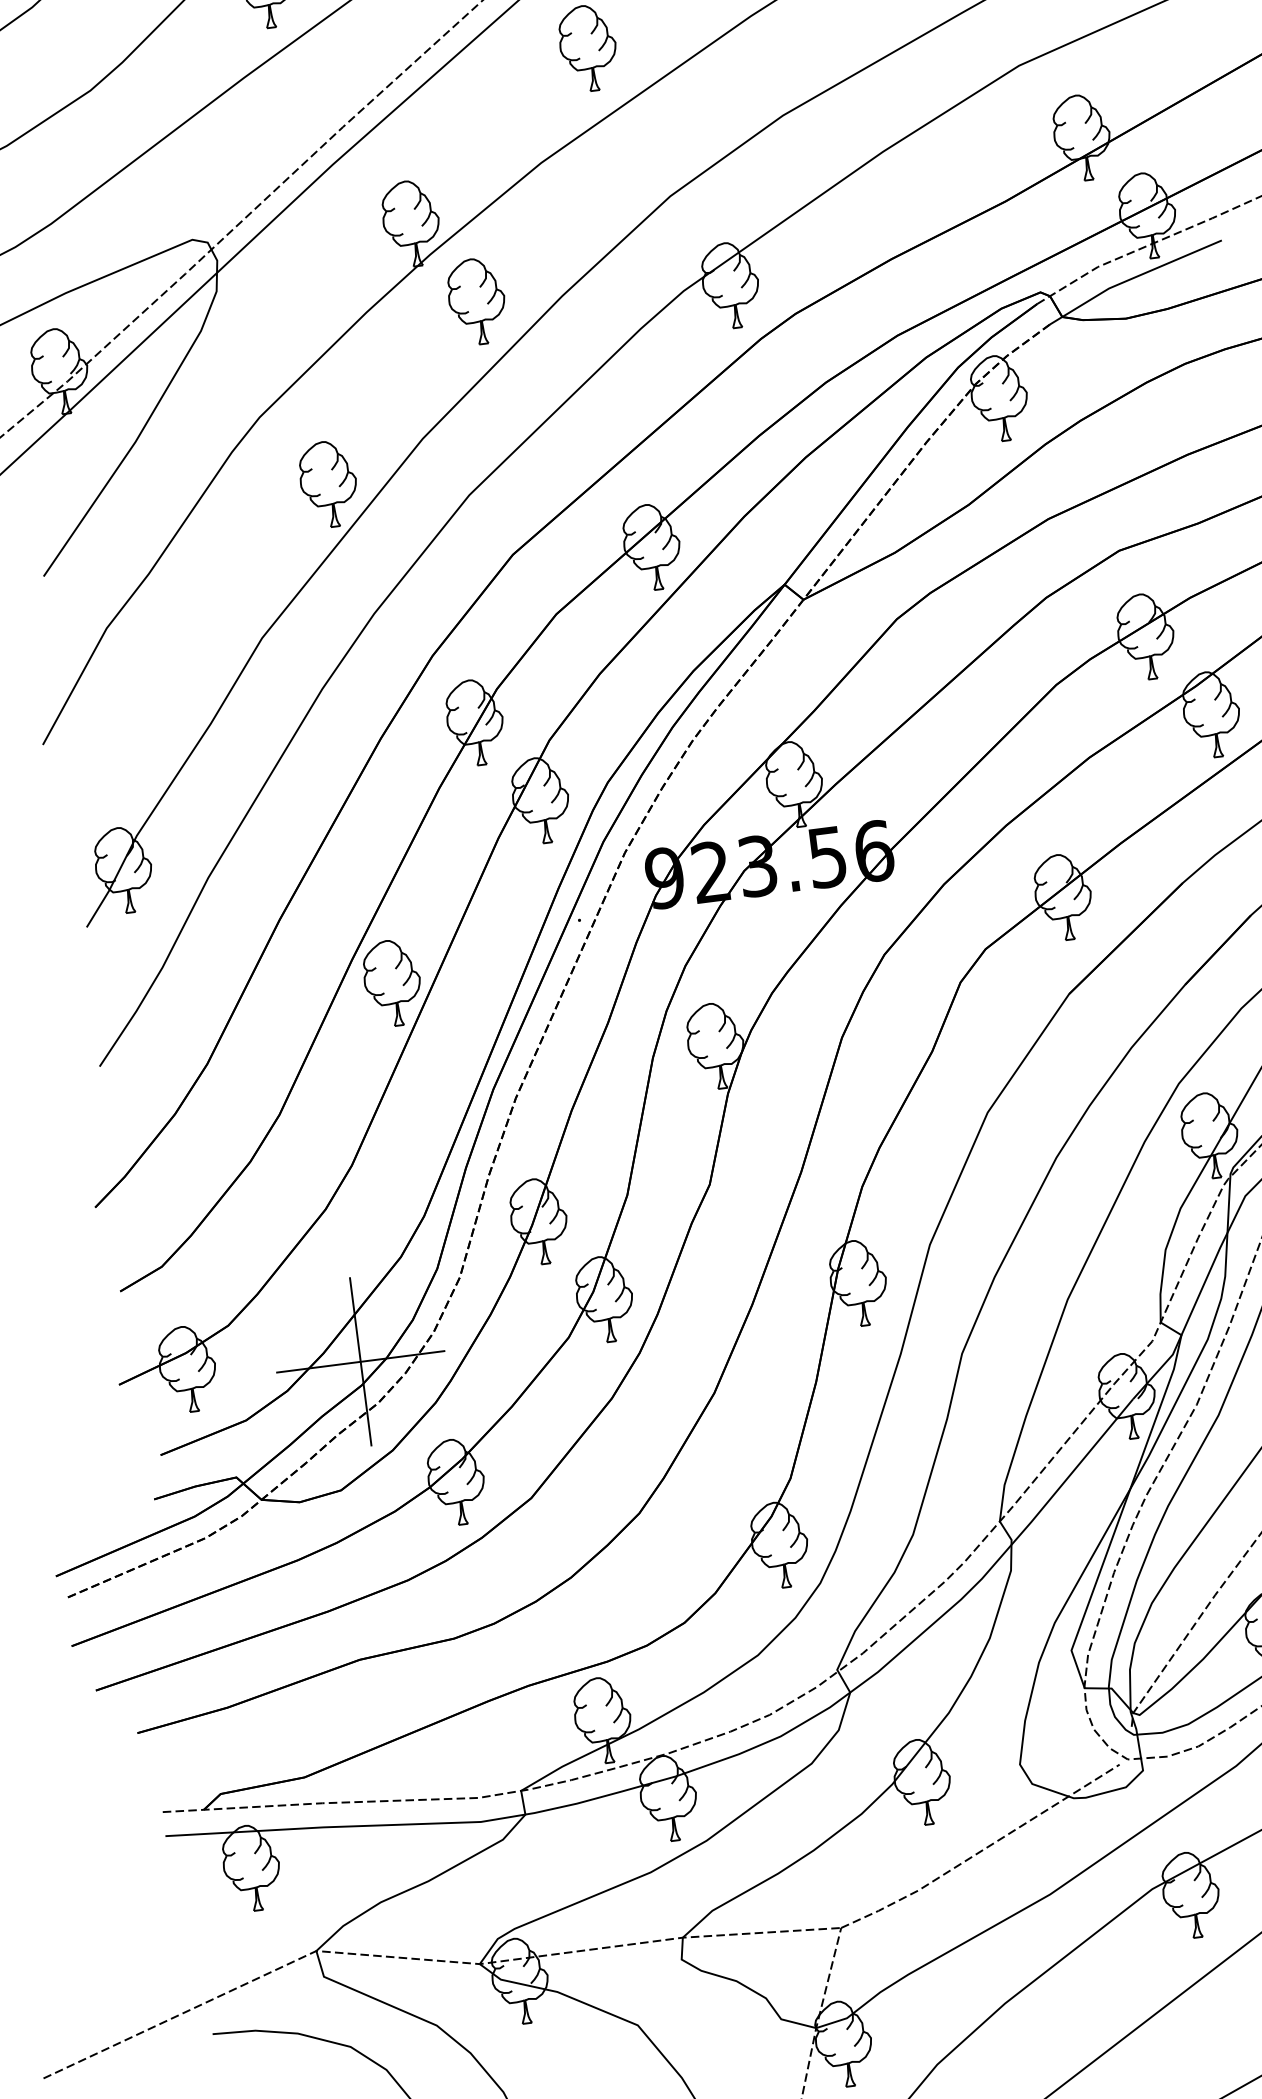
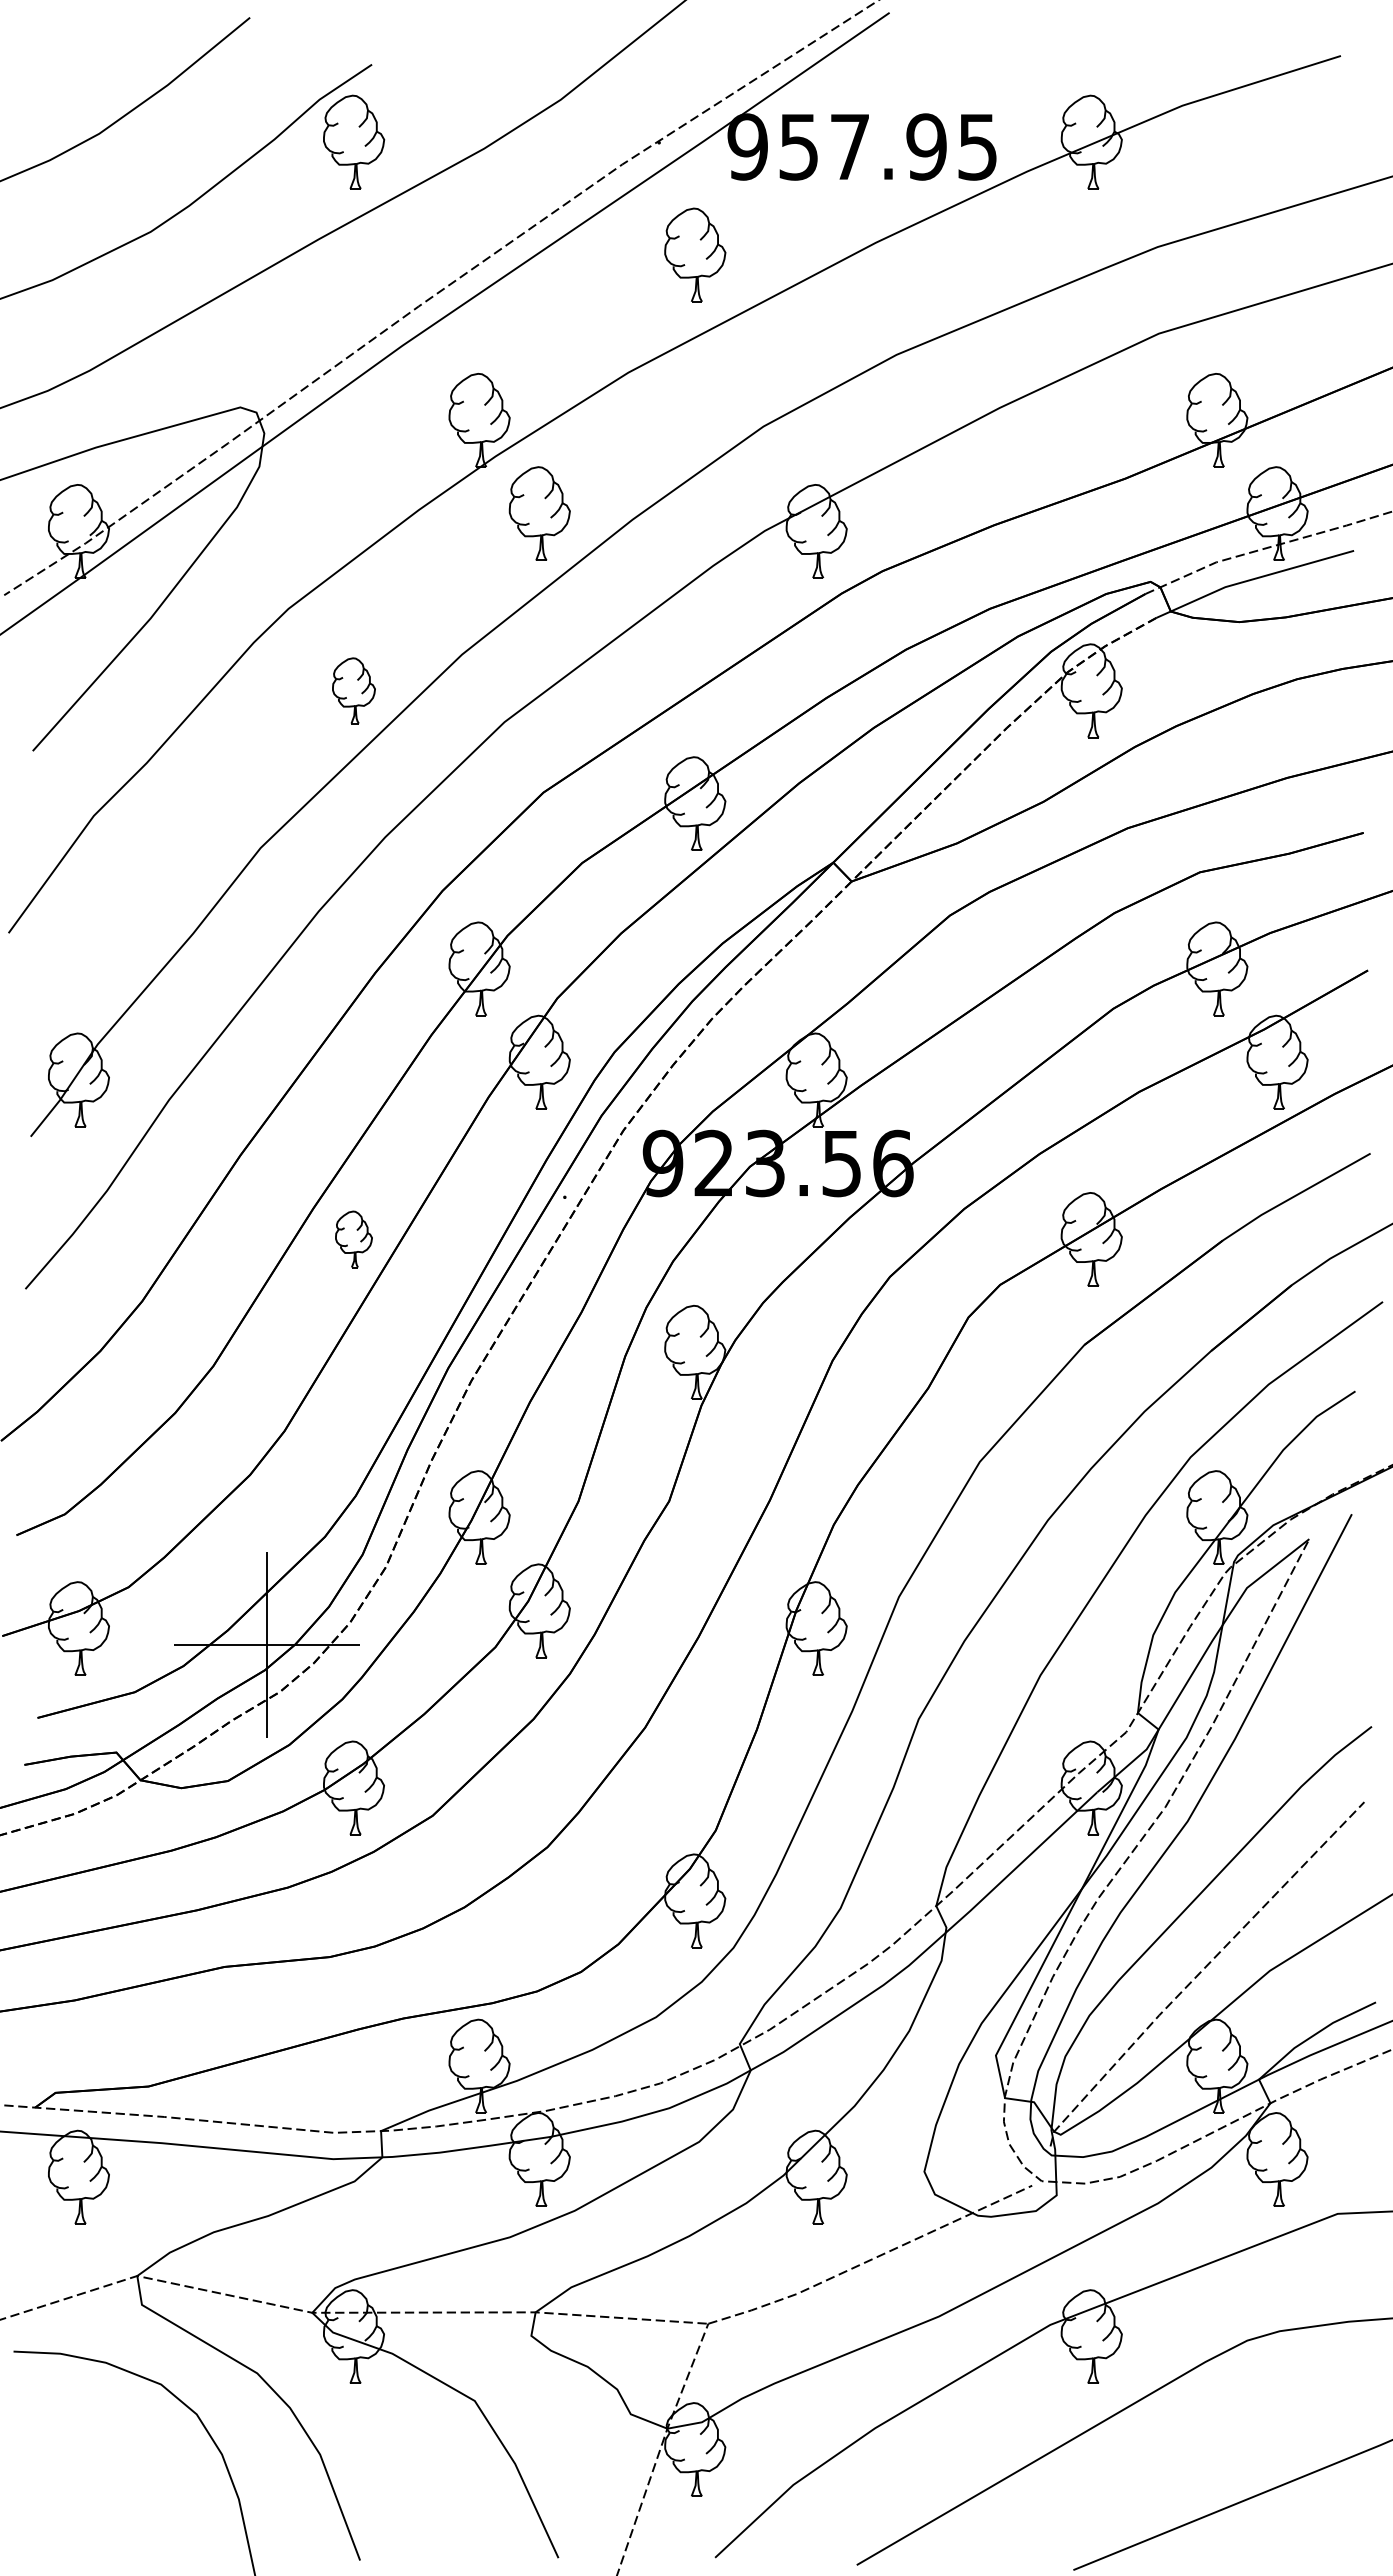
part: (328, 484) -> (353, 690), size x0.7
part: (392, 983) -> (353, 1239), size x0.6

